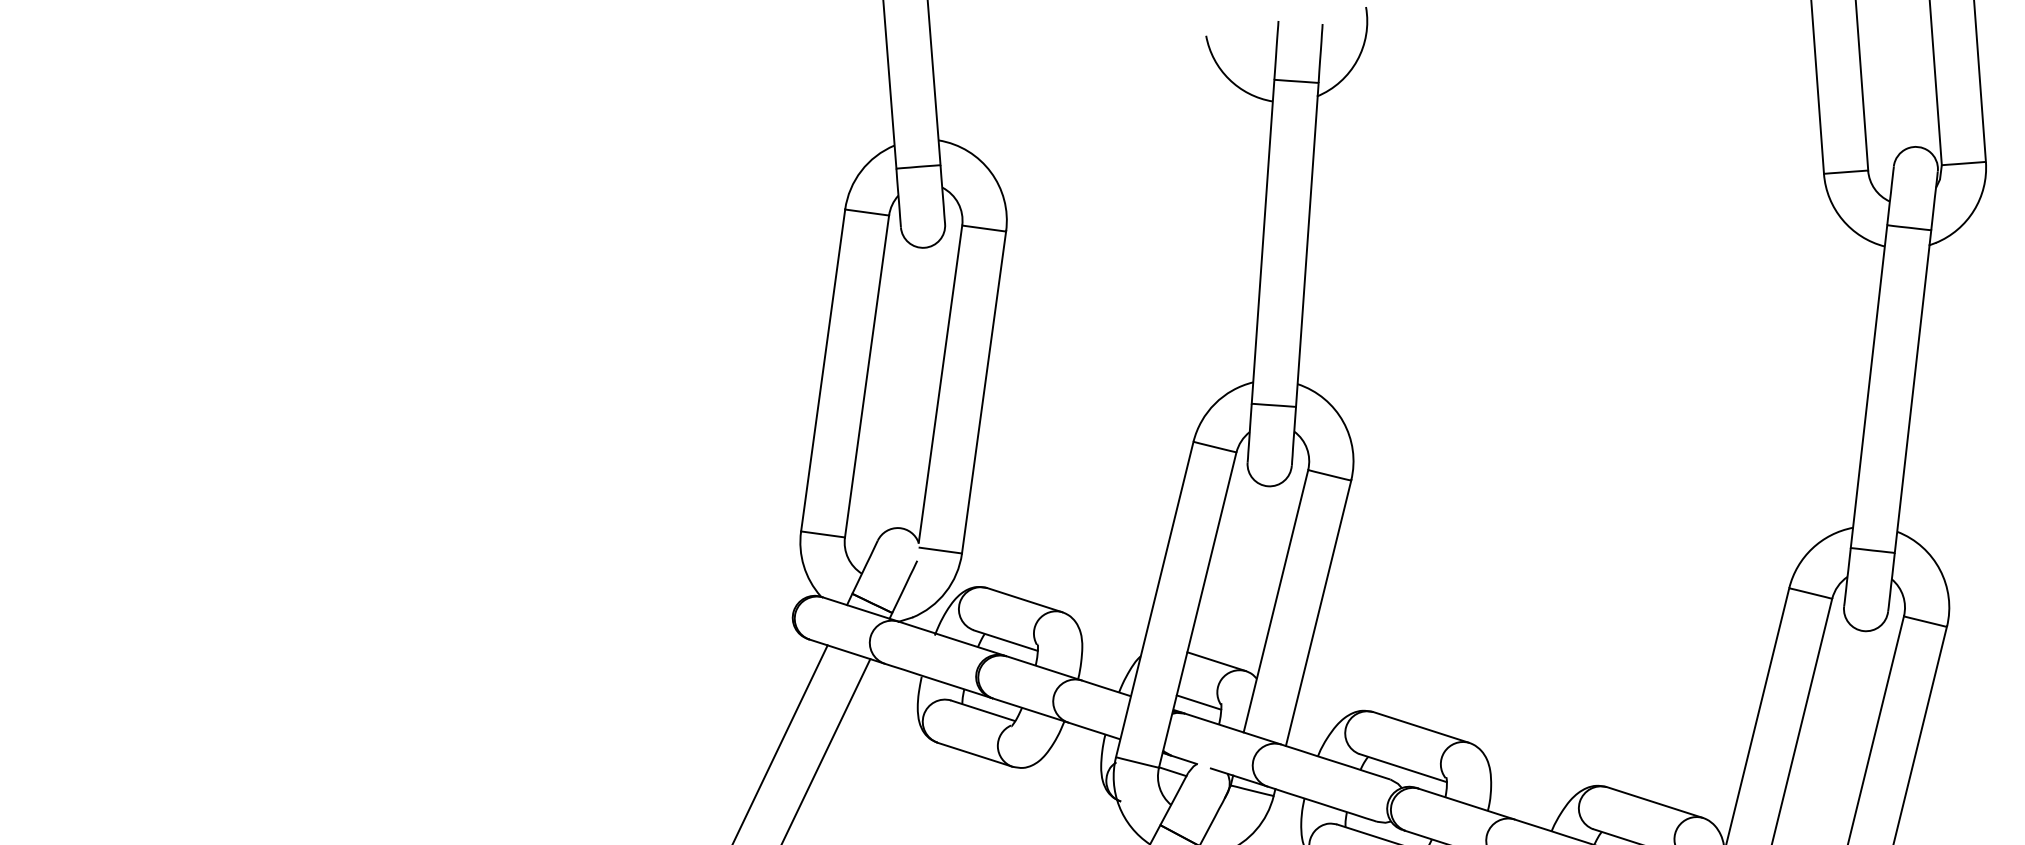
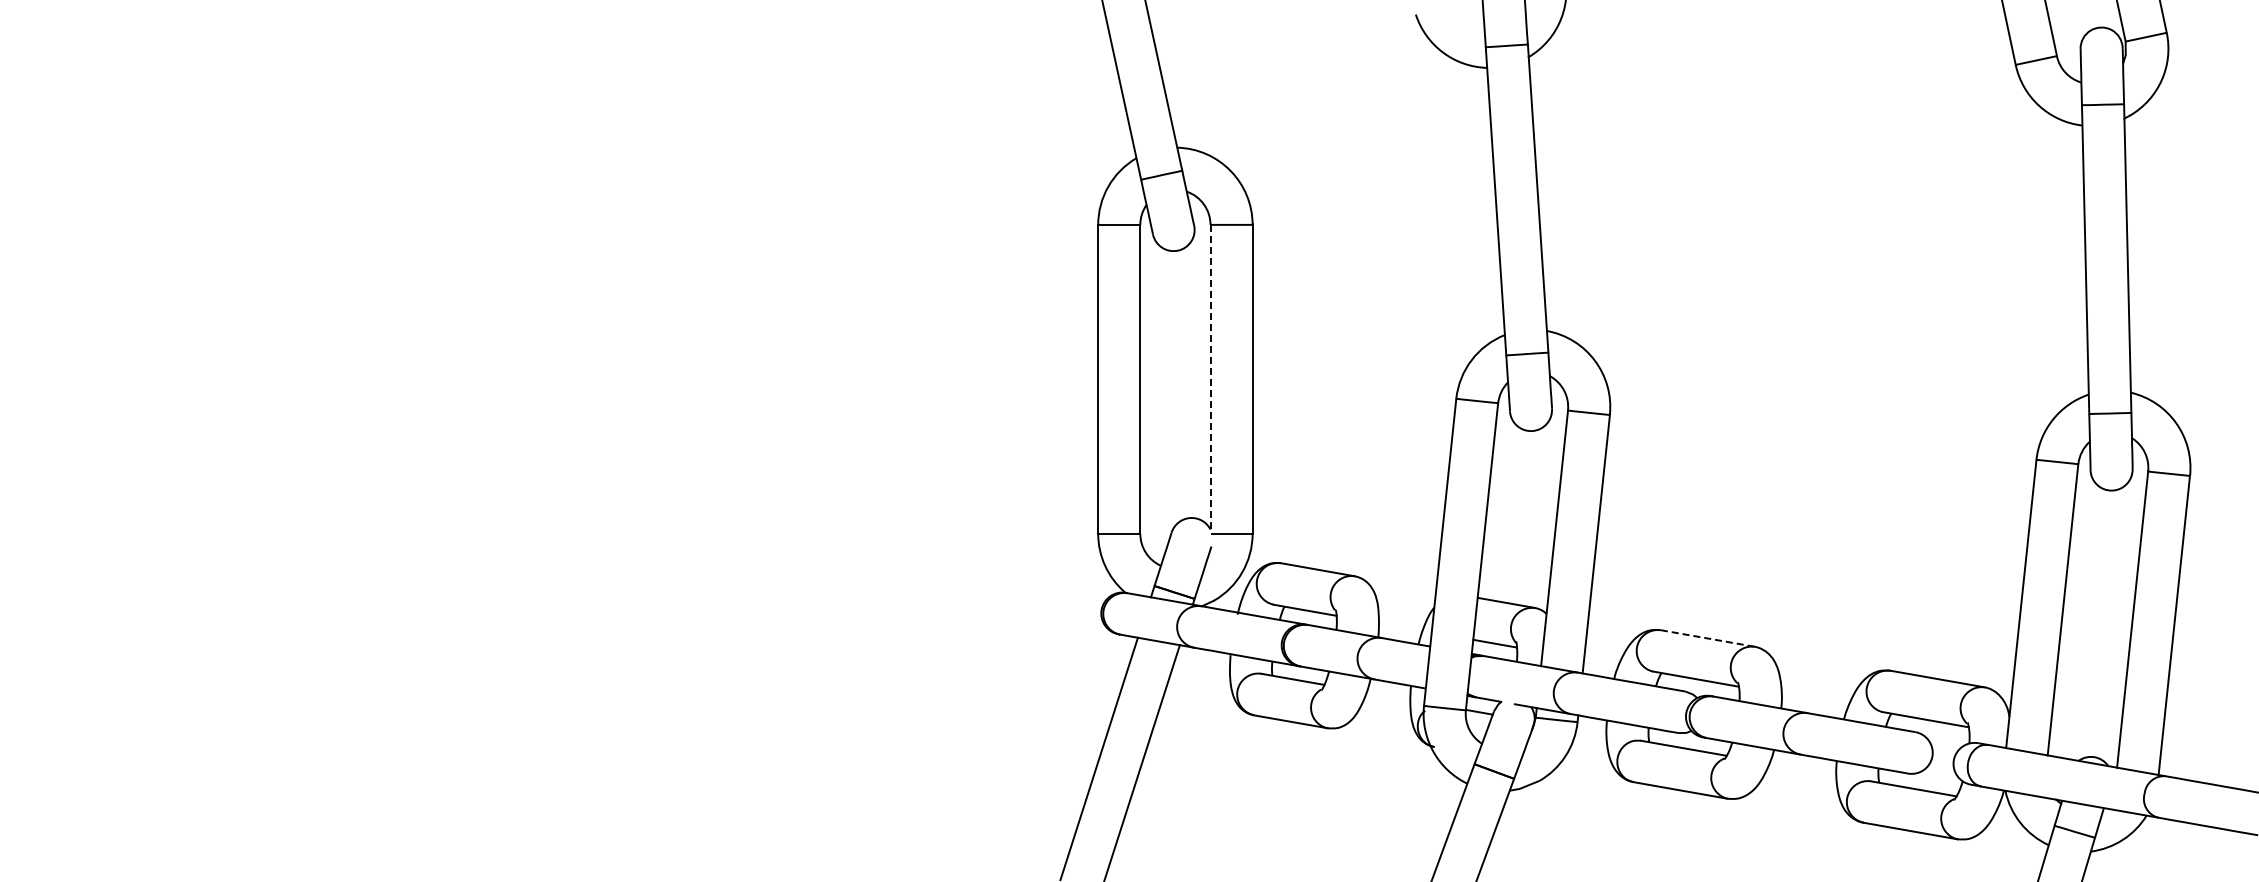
line: (940, 384) -> (1210, 377), solid -> dashed
line: (1420, 727) -> (1707, 638), solid -> dashed

